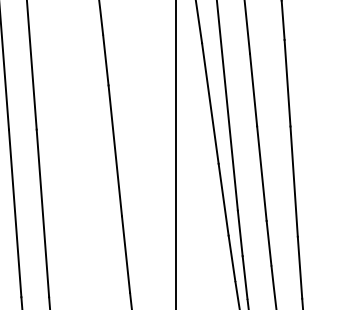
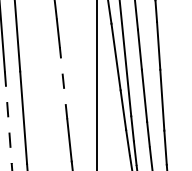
line: (115, 149) -> (63, 82), solid -> dashed
line: (15, 214) -> (8, 118), solid -> dashed

